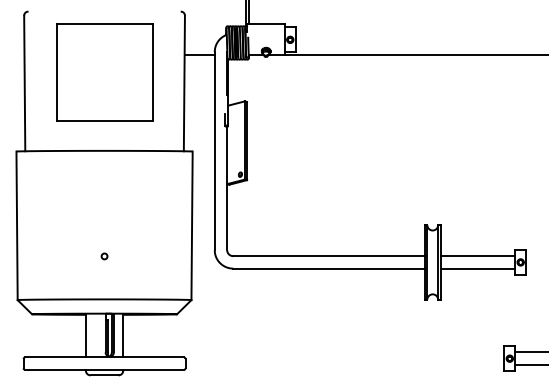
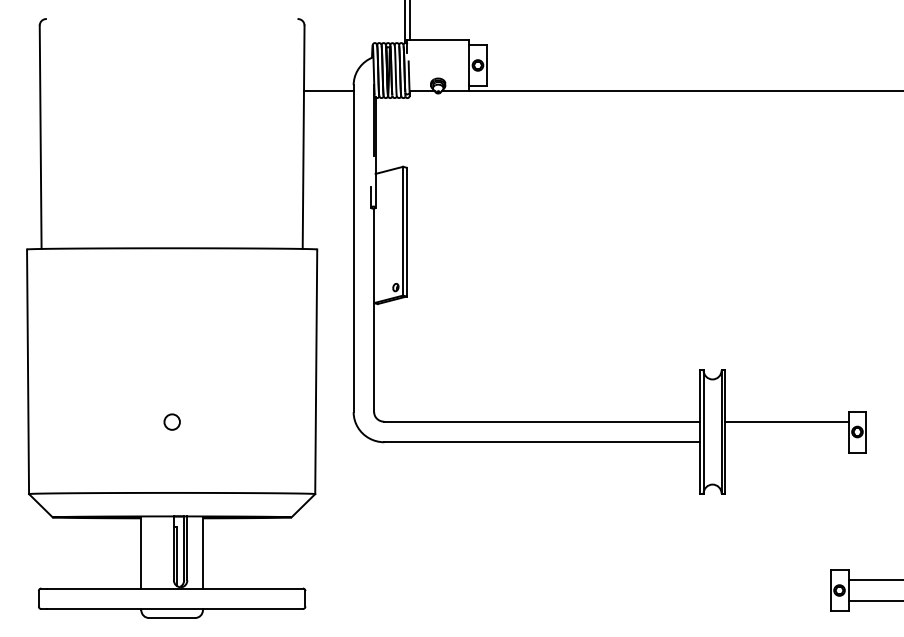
part: (104, 72) -> (172, 119), removed
circle: (104, 256) -> (172, 422), size x1.6
line: (477, 268) -> (786, 442), removed

